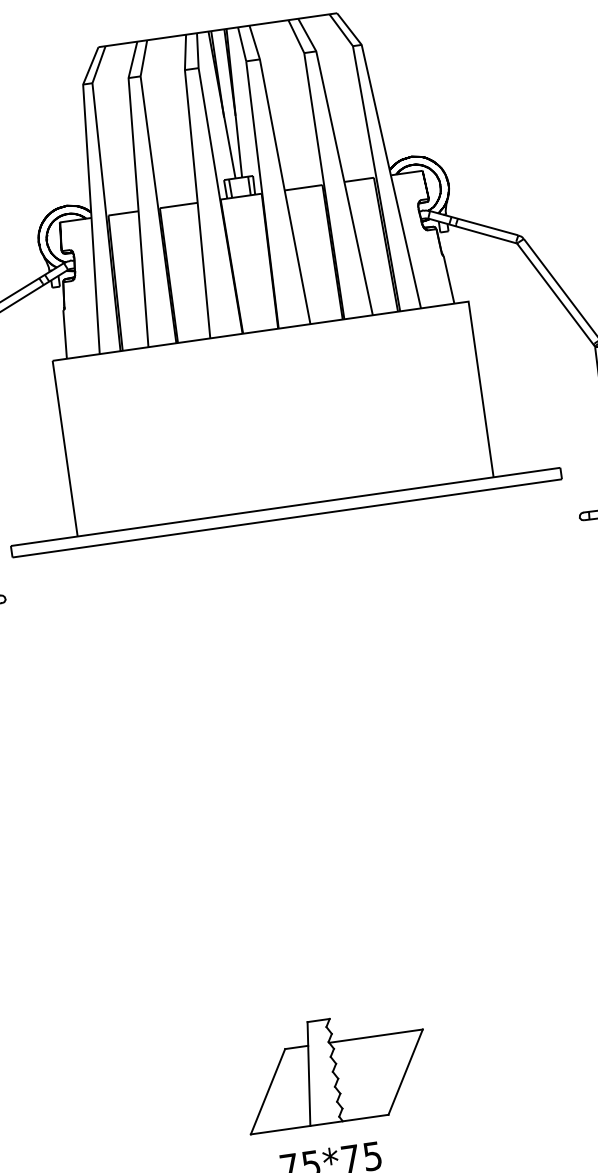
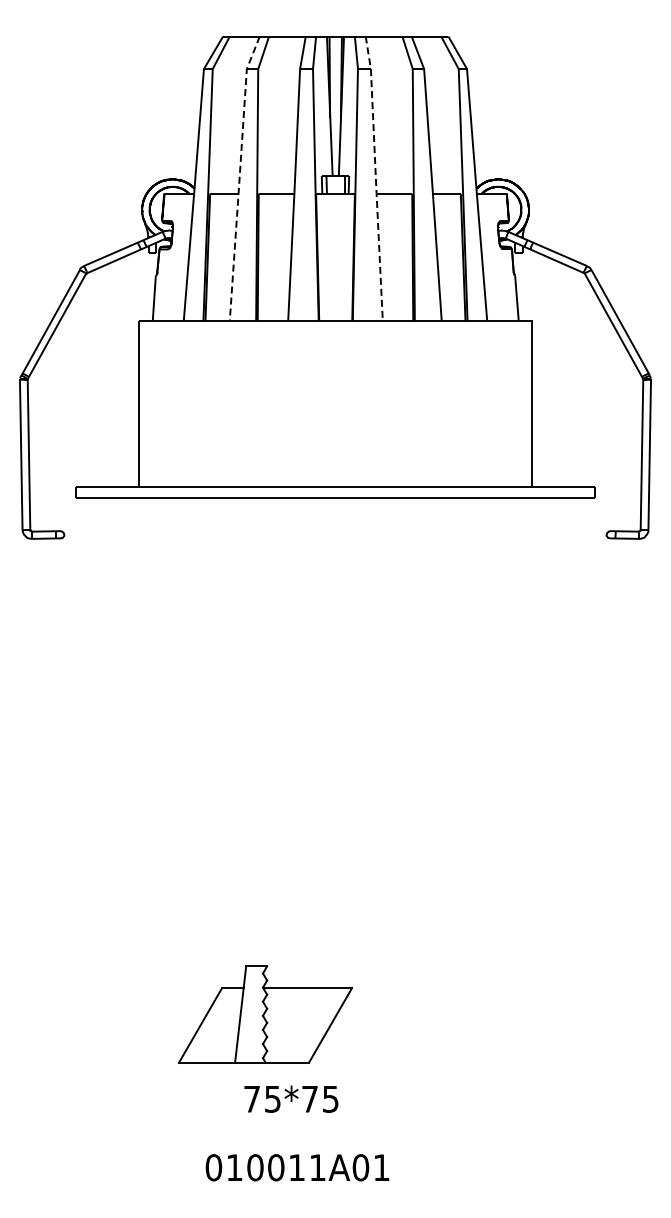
line: (281, 174) -> (375, 178), solid -> dashed
line: (137, 194) -> (239, 177), solid -> dashed
part: (334, 1070) -> (264, 1014), moved

